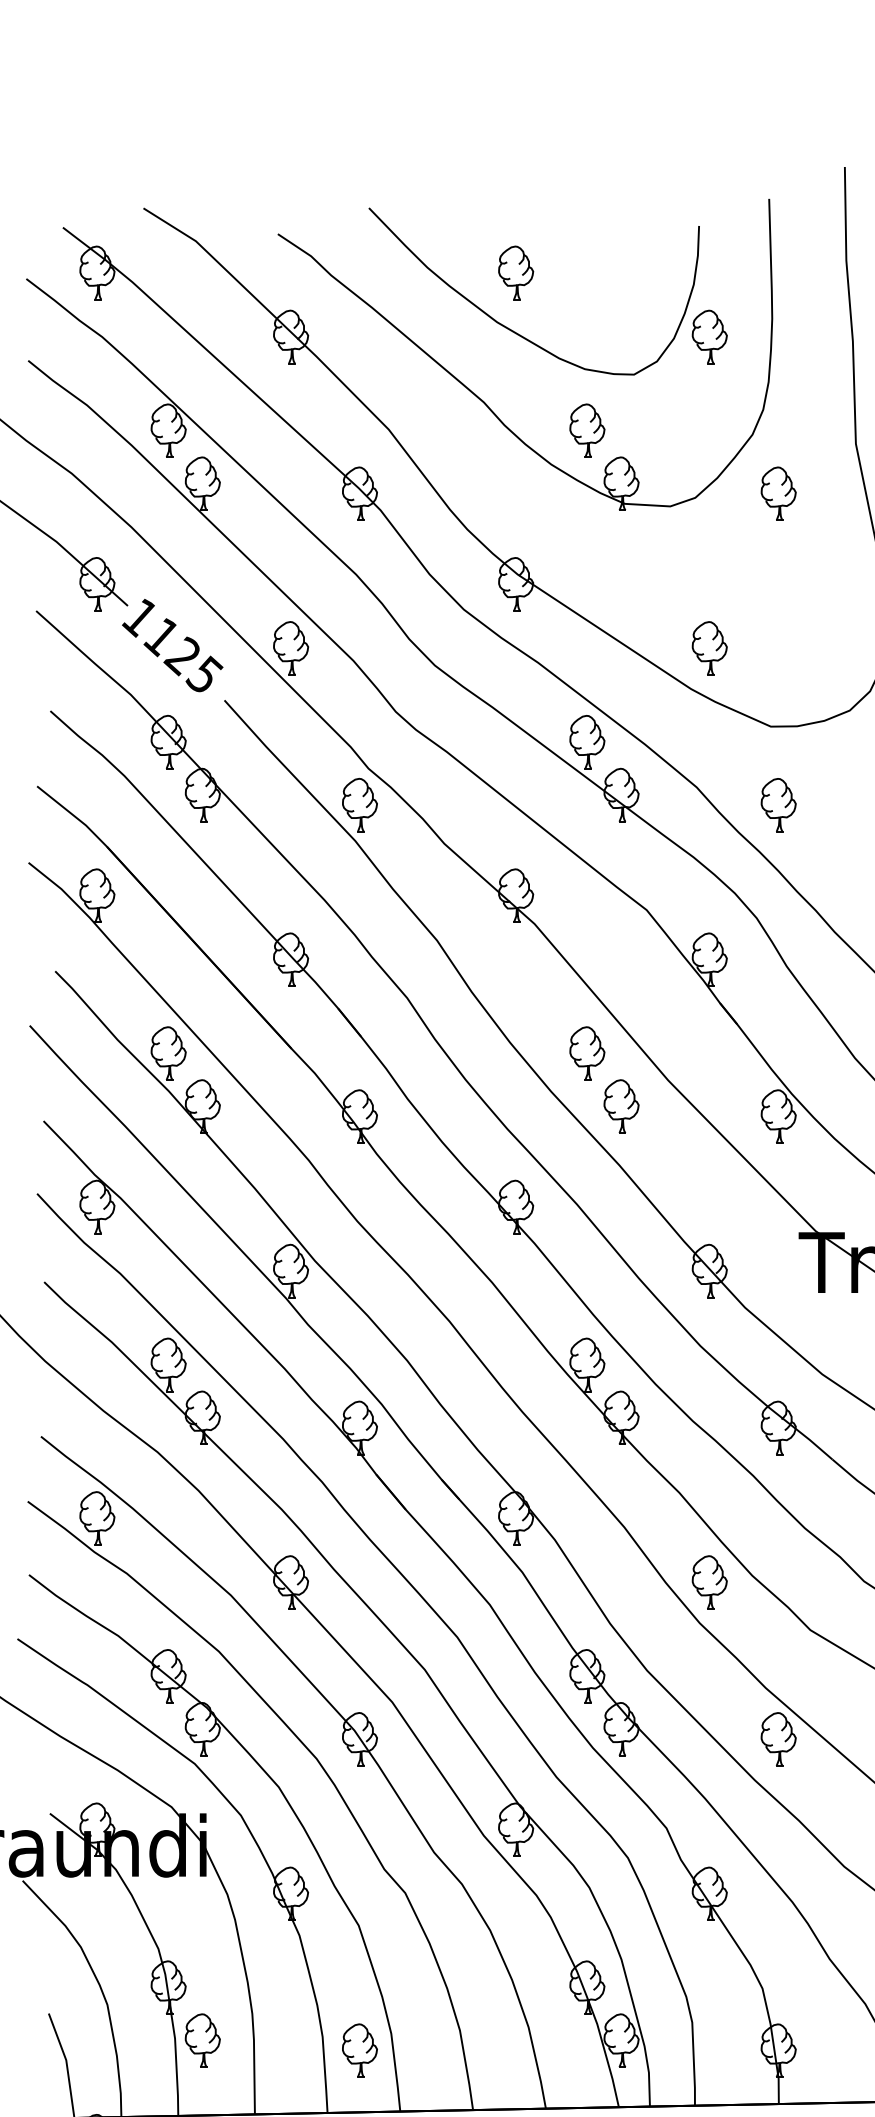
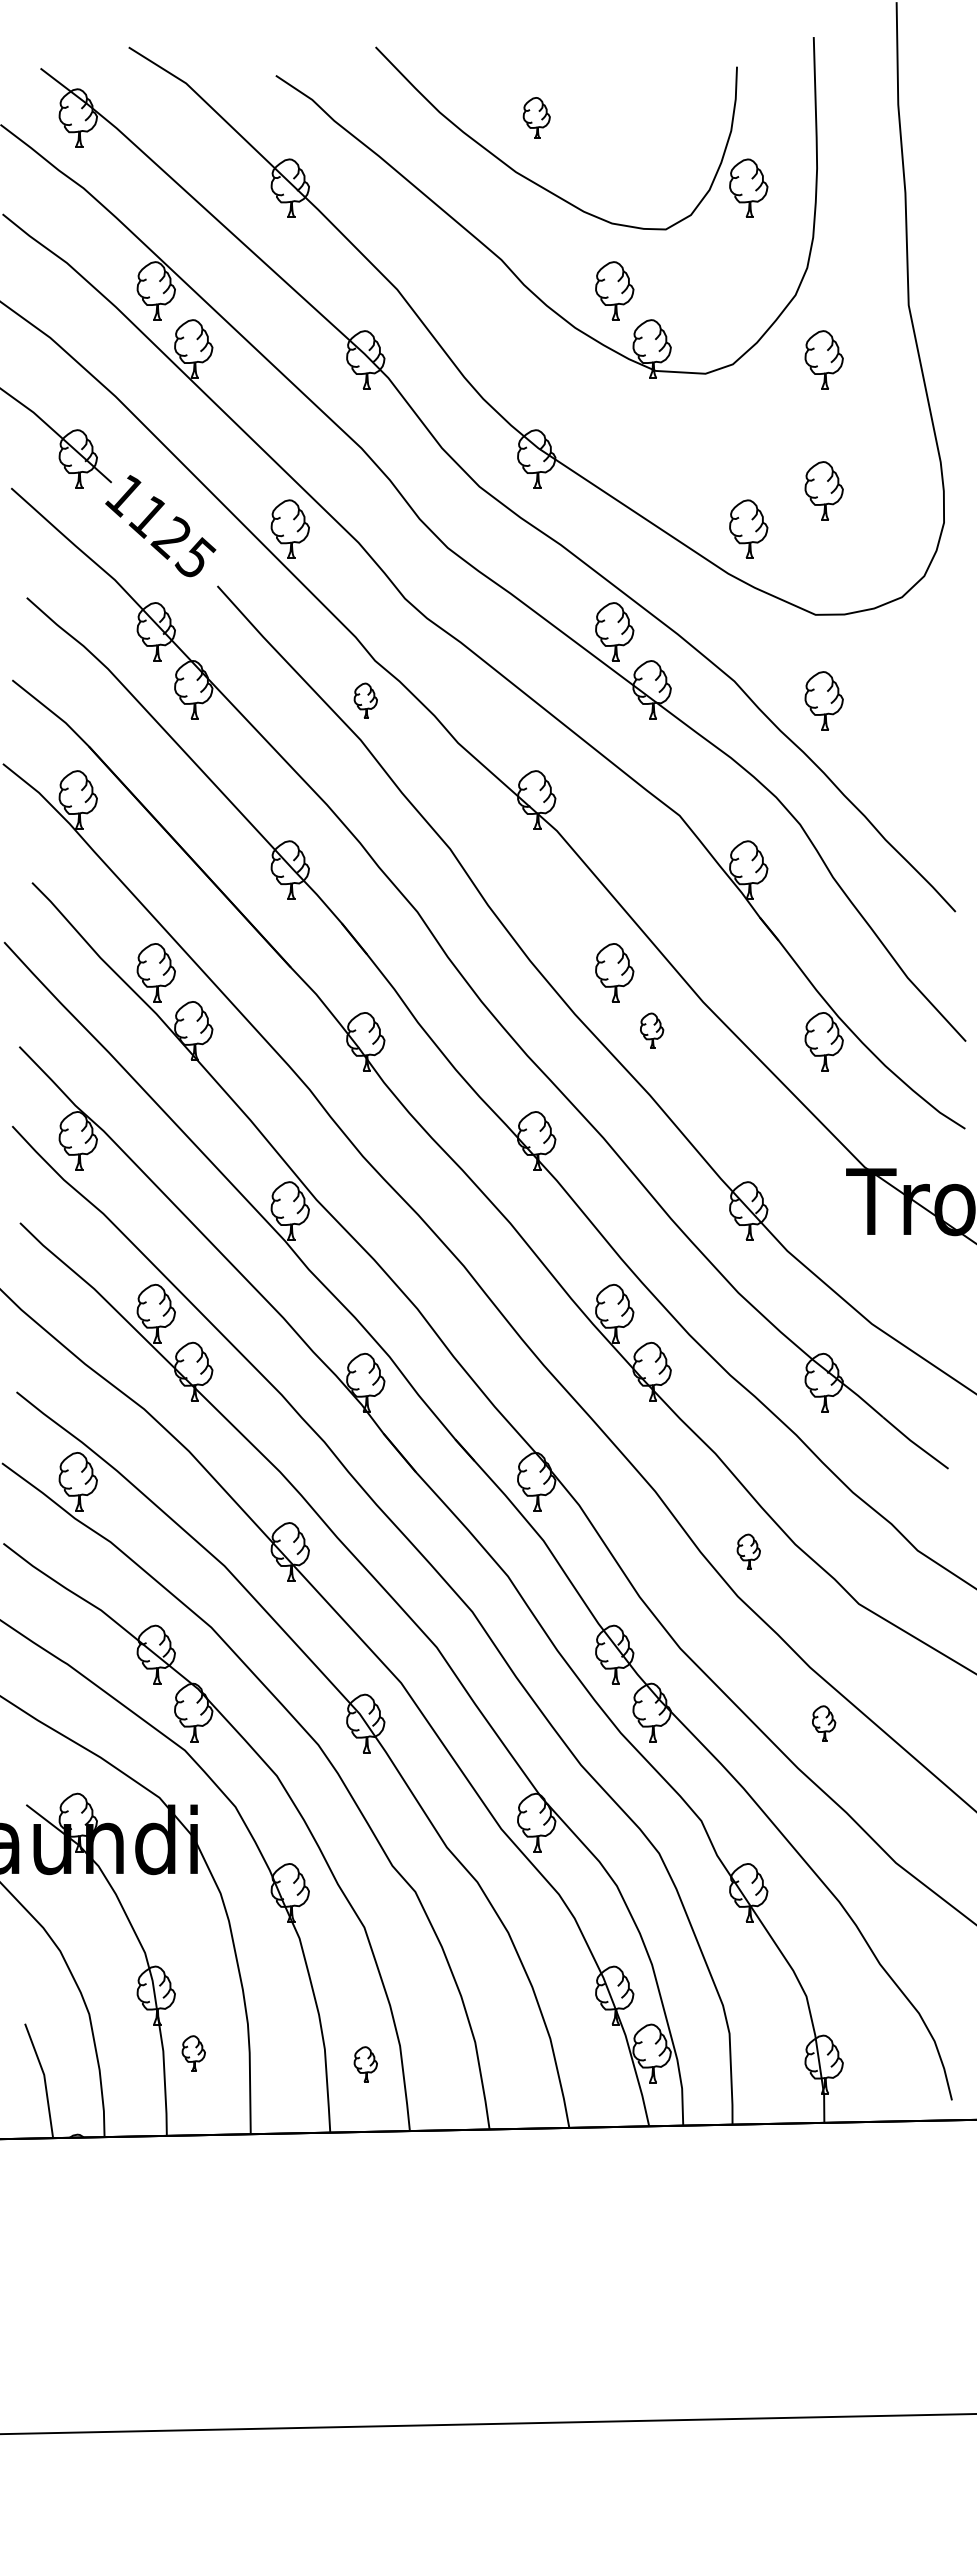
part: (515, 272) -> (536, 117), size x0.7
part: (778, 613) -> (823, 490), added
part: (359, 804) -> (365, 700), size x0.6
part: (620, 1106) -> (651, 1030), size x0.6
part: (709, 1582) -> (748, 1551), size x0.6
part: (778, 1739) -> (823, 1723), size x0.6
part: (202, 2040) -> (193, 2053), size x0.6
part: (359, 2050) -> (365, 2064), size x0.6

